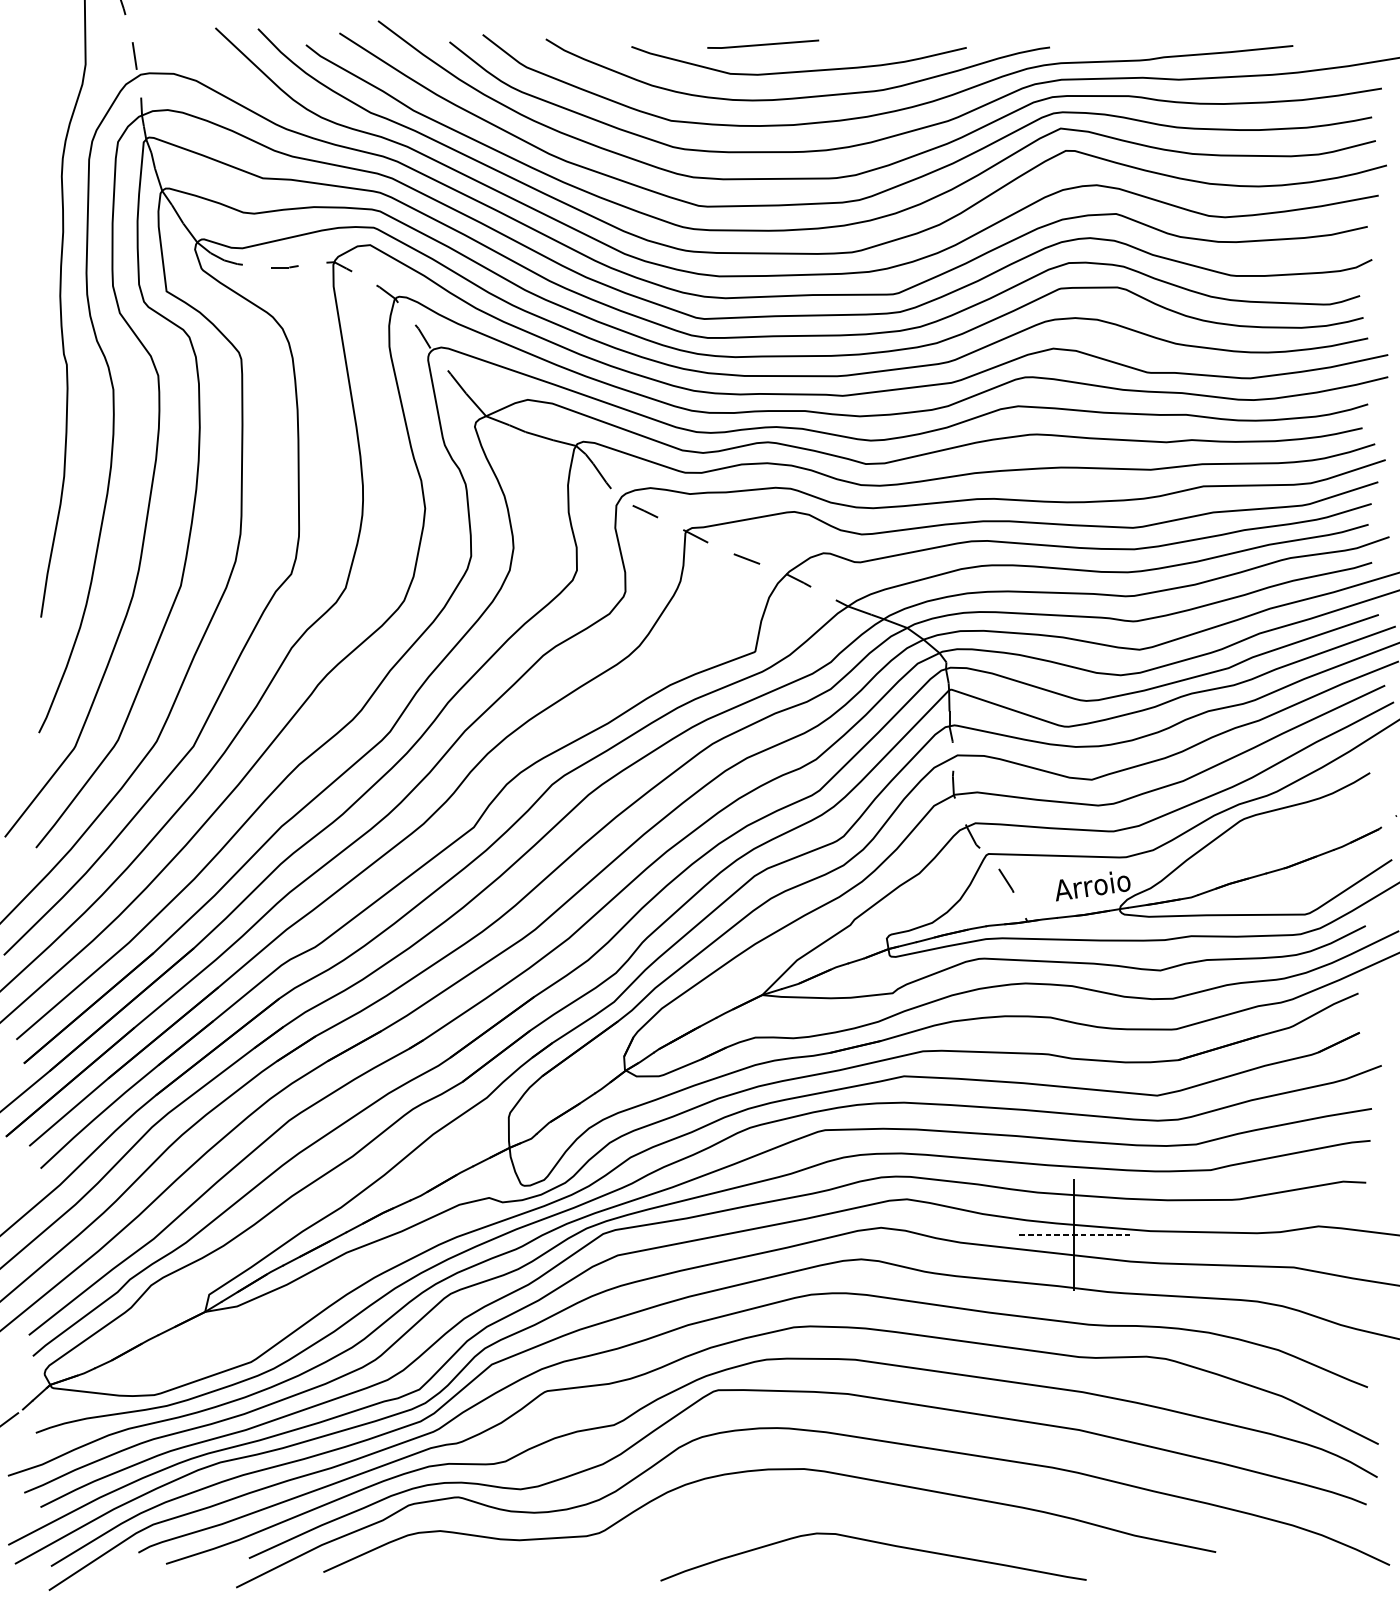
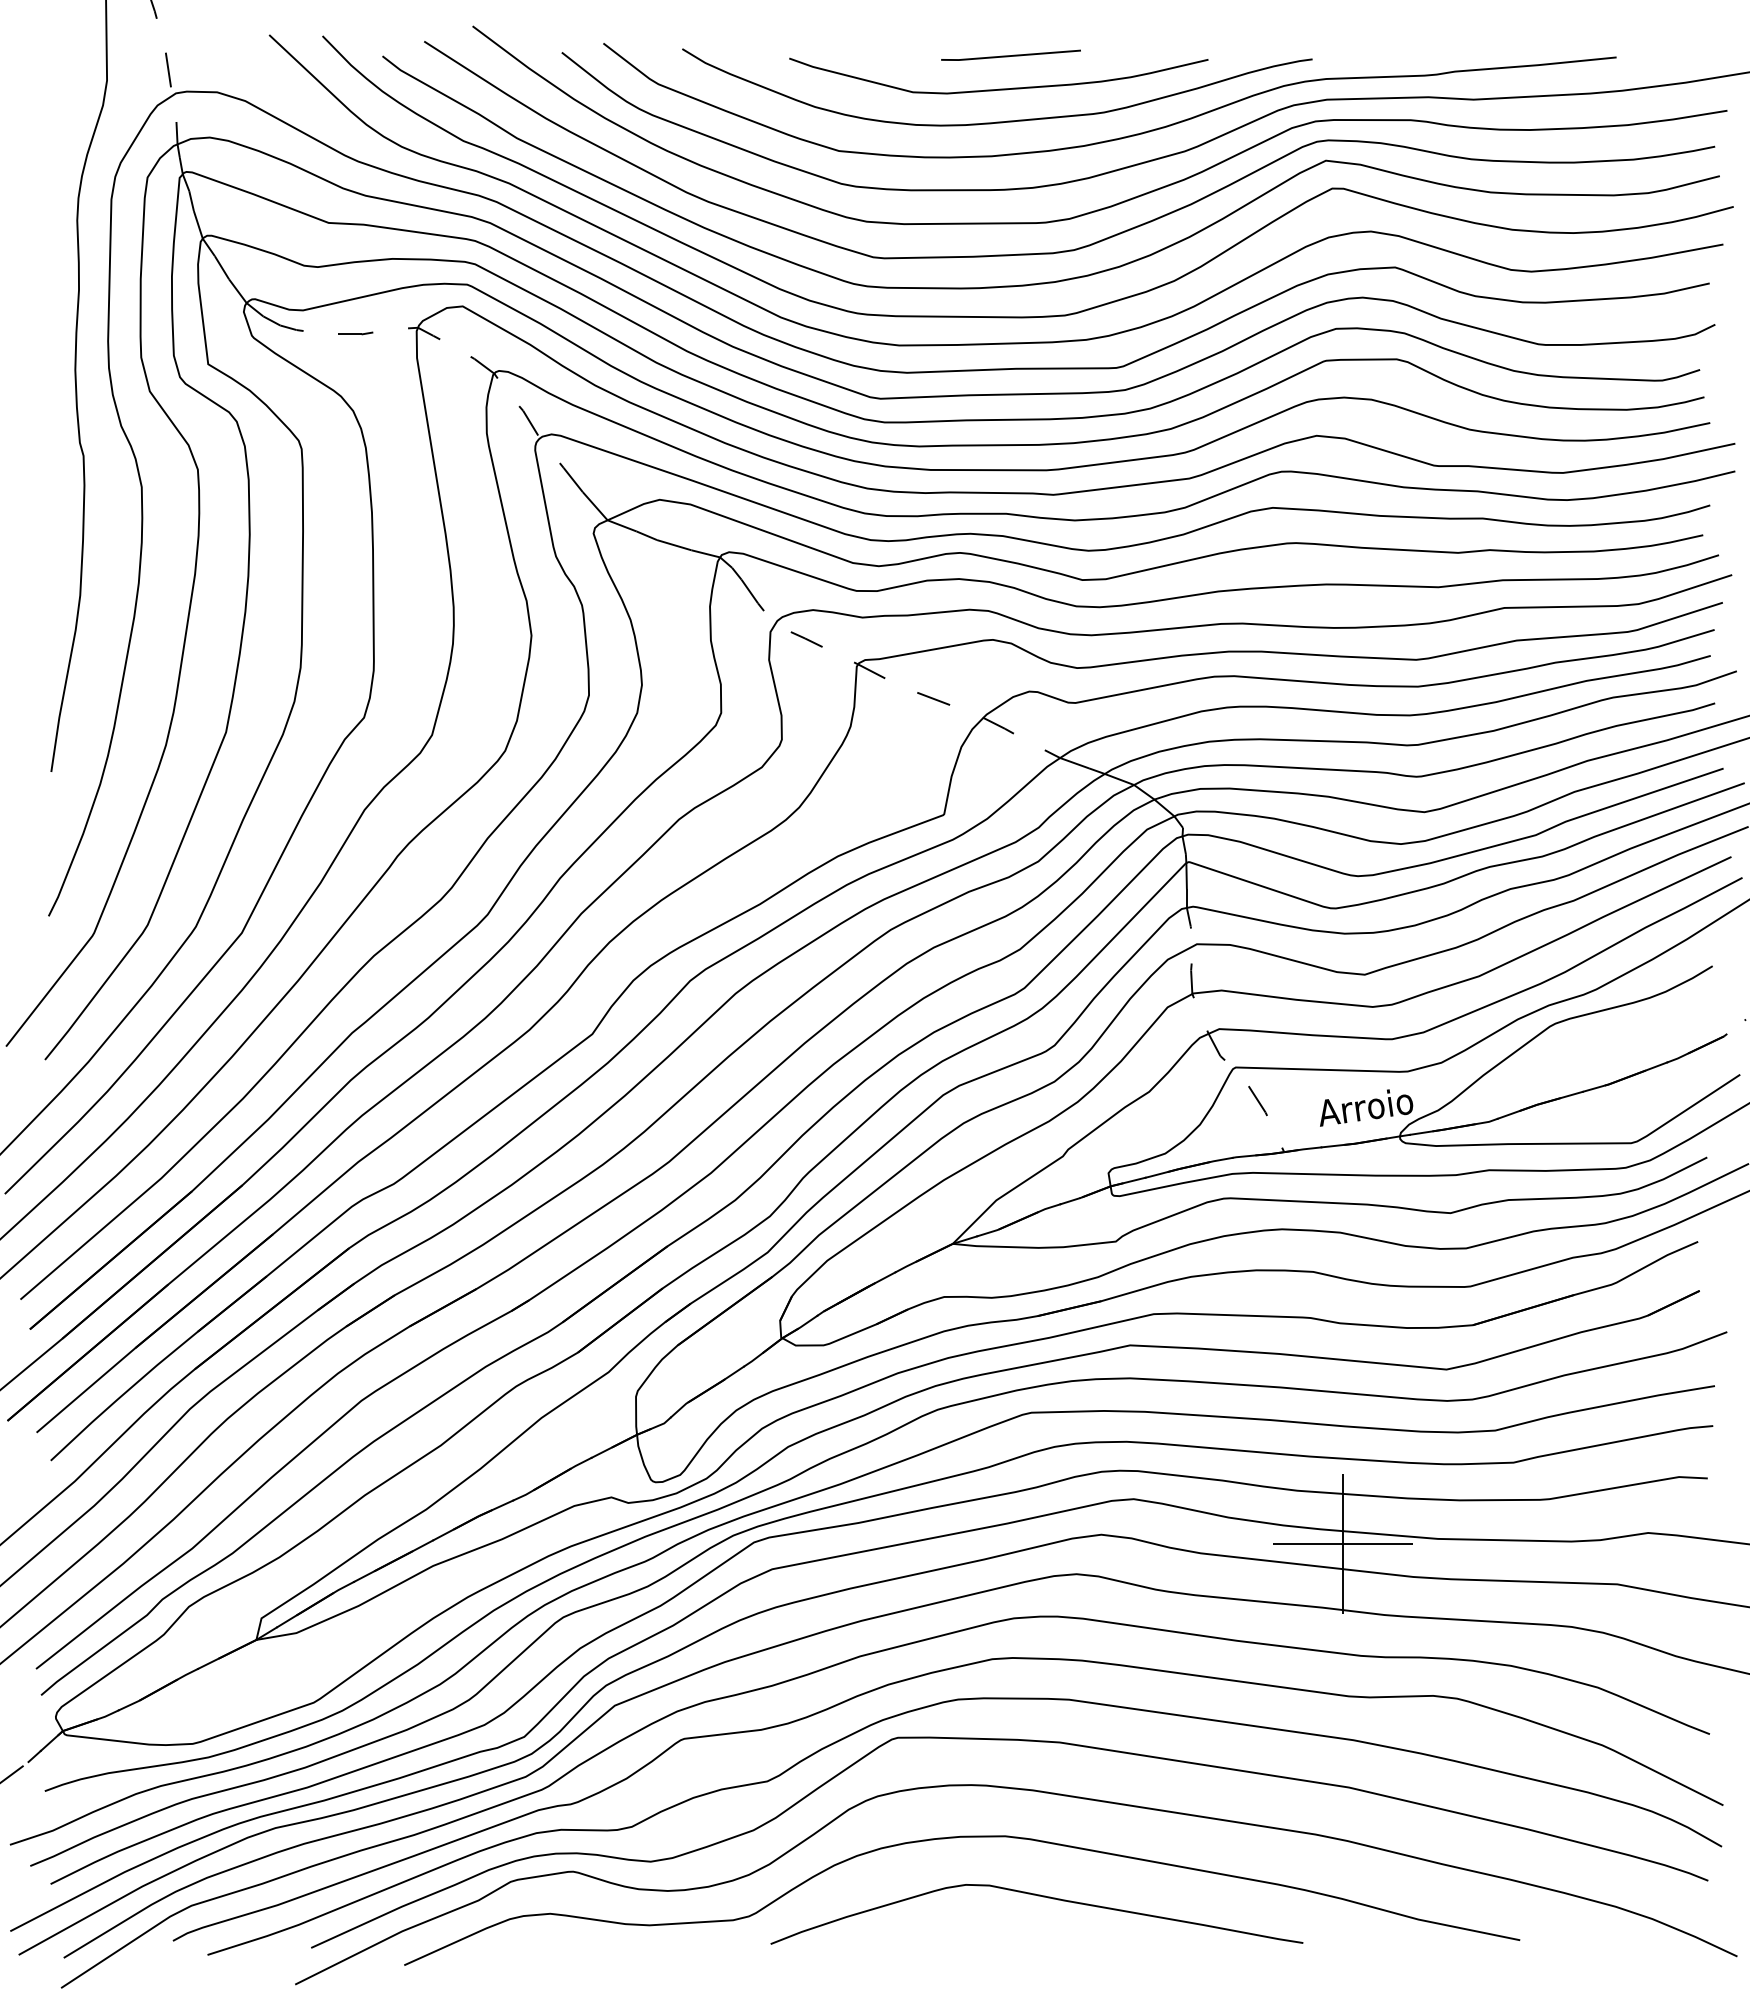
line: (762, 44) -> (1010, 55), moved
line: (1074, 1234) -> (1342, 1543), dashed -> solid
curve: (874, 1542) -> (1038, 1896), moved

